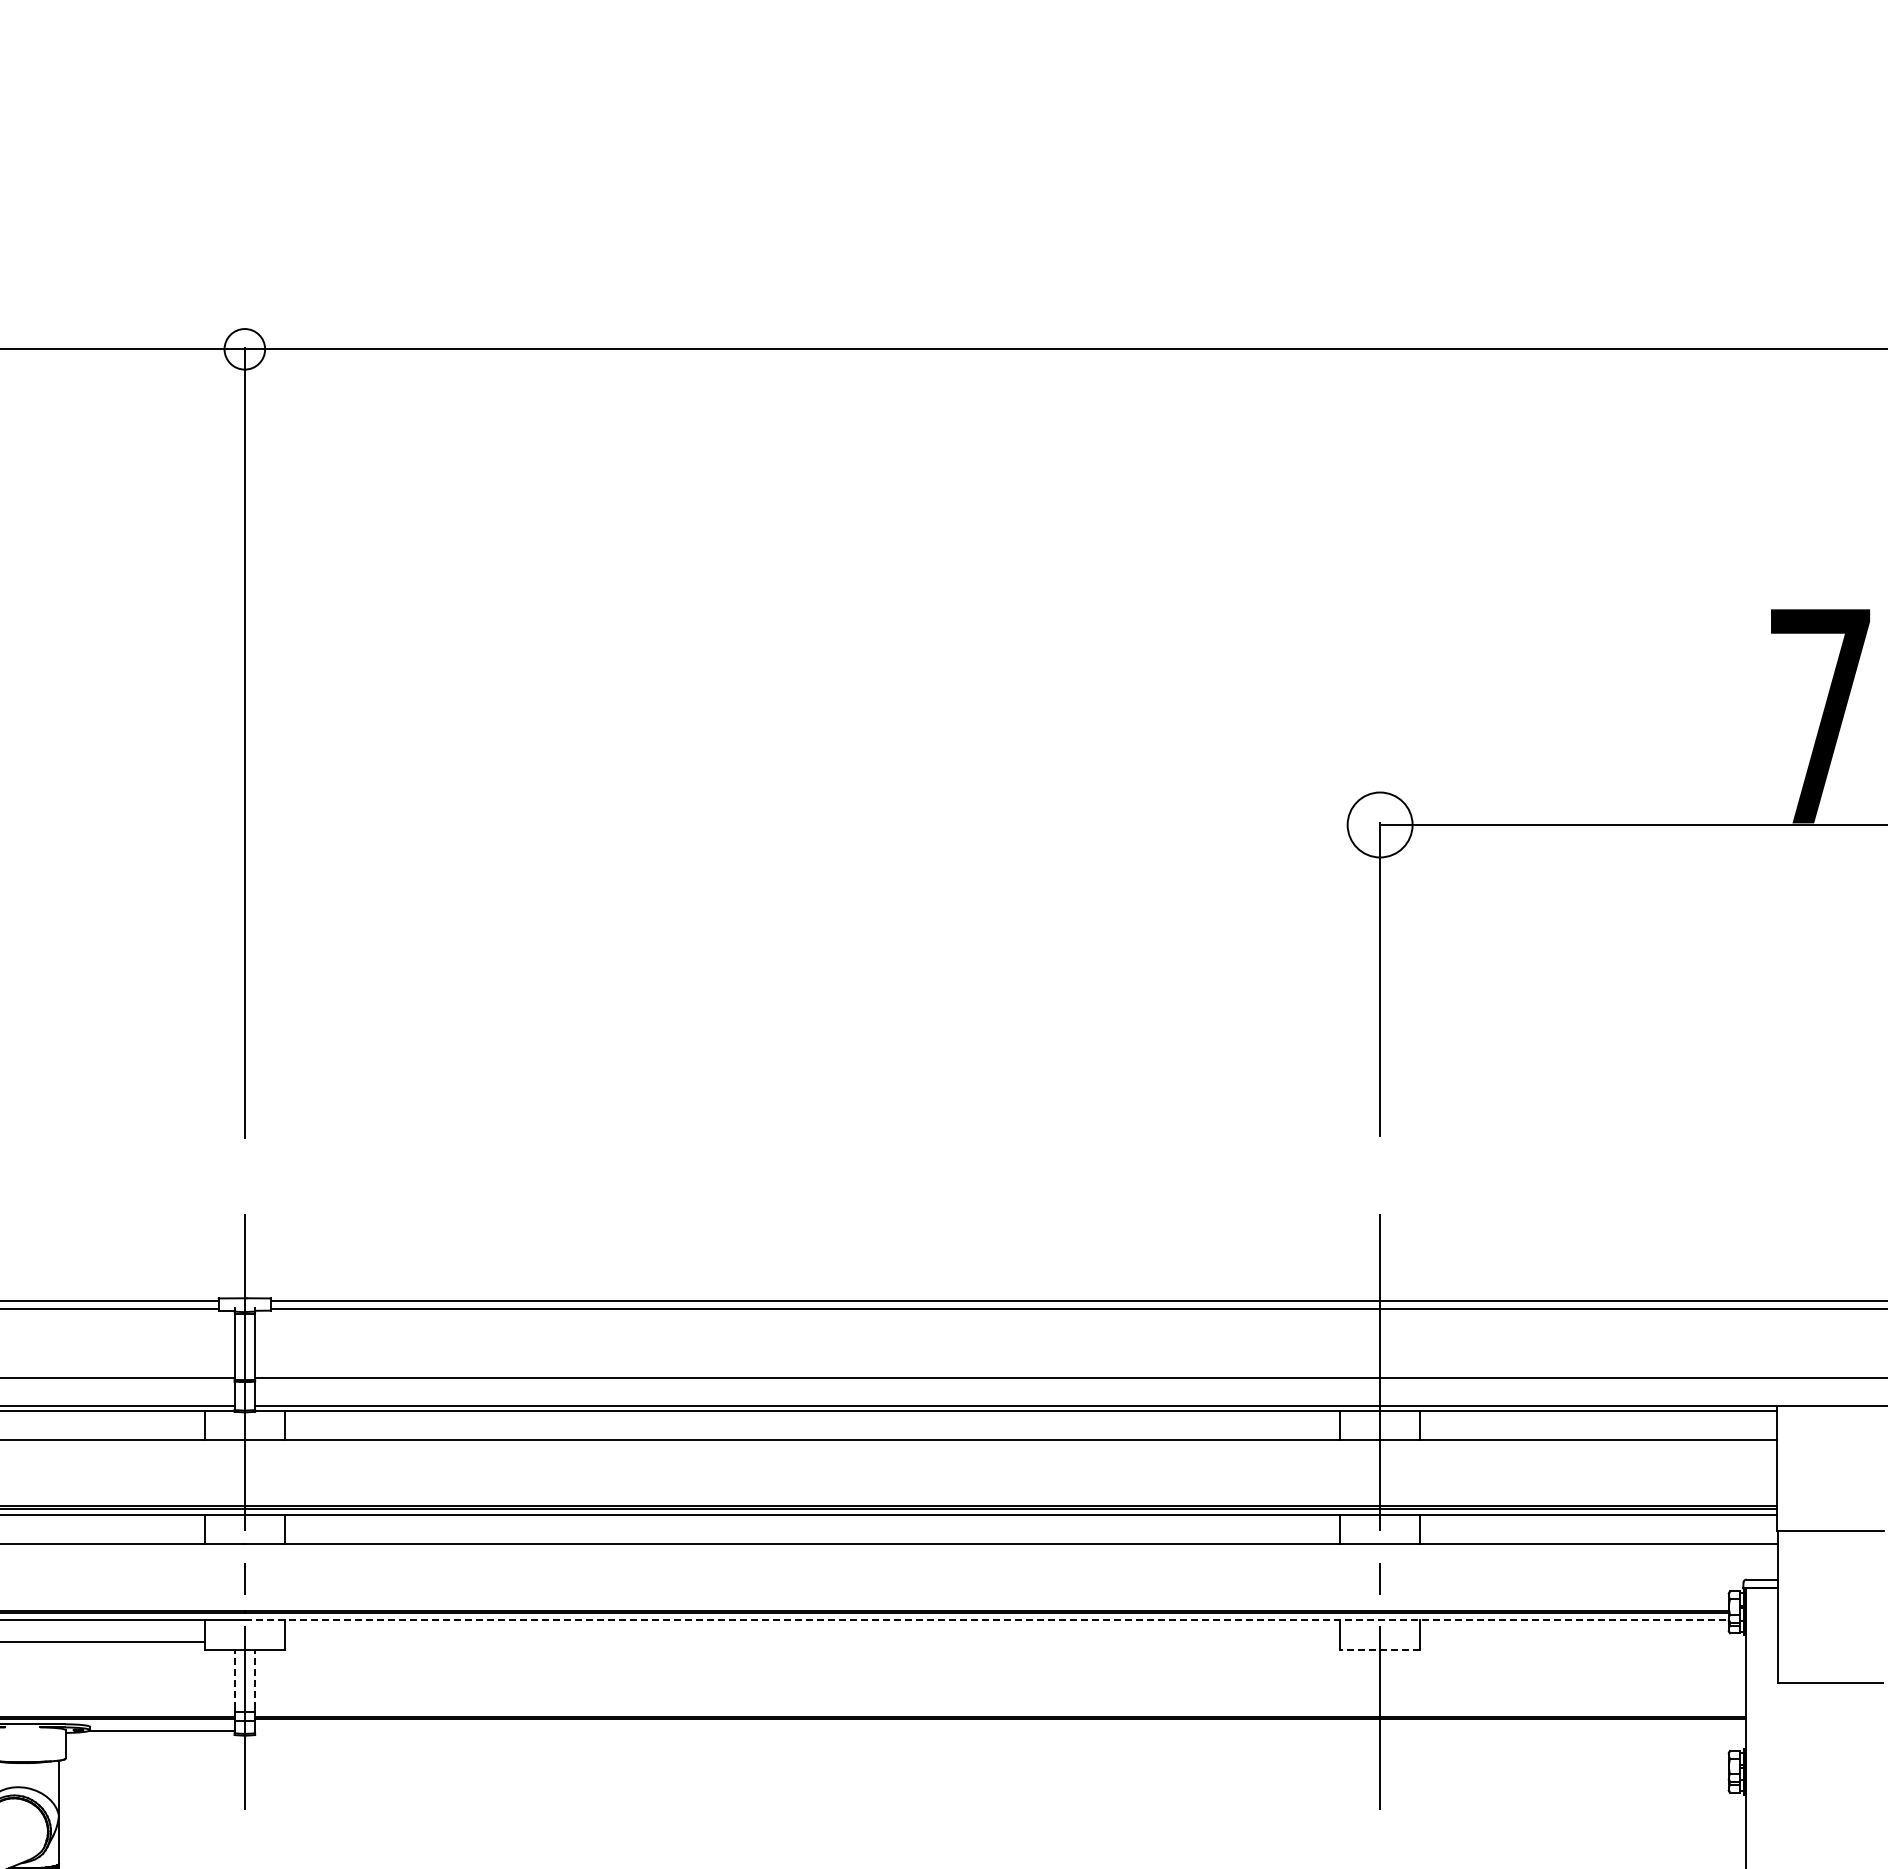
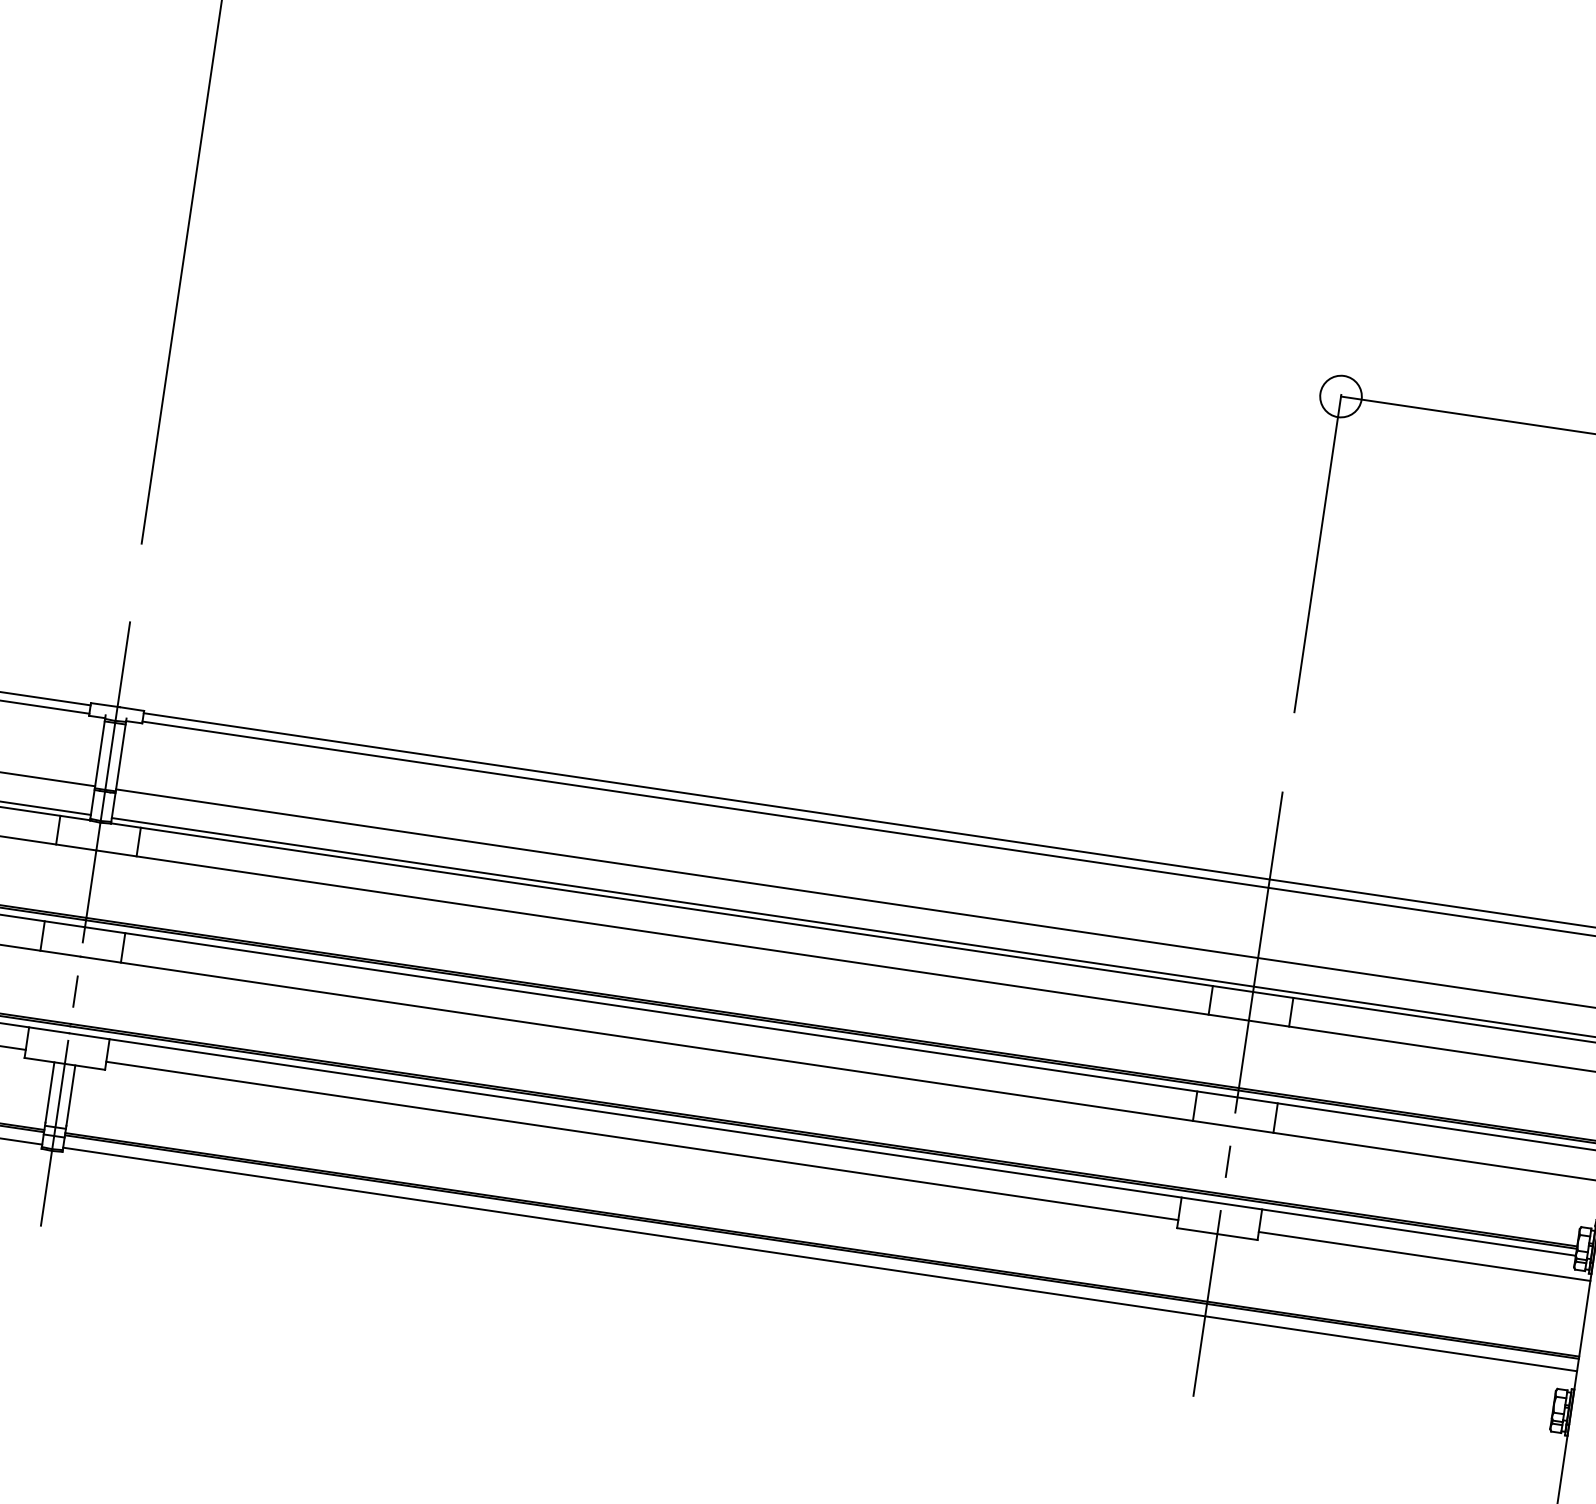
circle: (1379, 824) -> (1340, 395), size x0.62
line: (986, 1619) -> (822, 1144), dashed -> solid
line: (812, 1642) -> (642, 1141), added
line: (1582, 1642) -> (1423, 1256), added
line: (1380, 1649) -> (1217, 1233), dashed -> solid
line: (234, 1679) -> (49, 1092), dashed -> solid
line: (255, 1679) -> (71, 1095), dashed -> solid
line: (1000, 1730) -> (819, 1258), added

